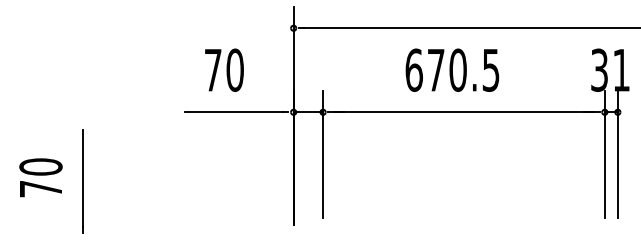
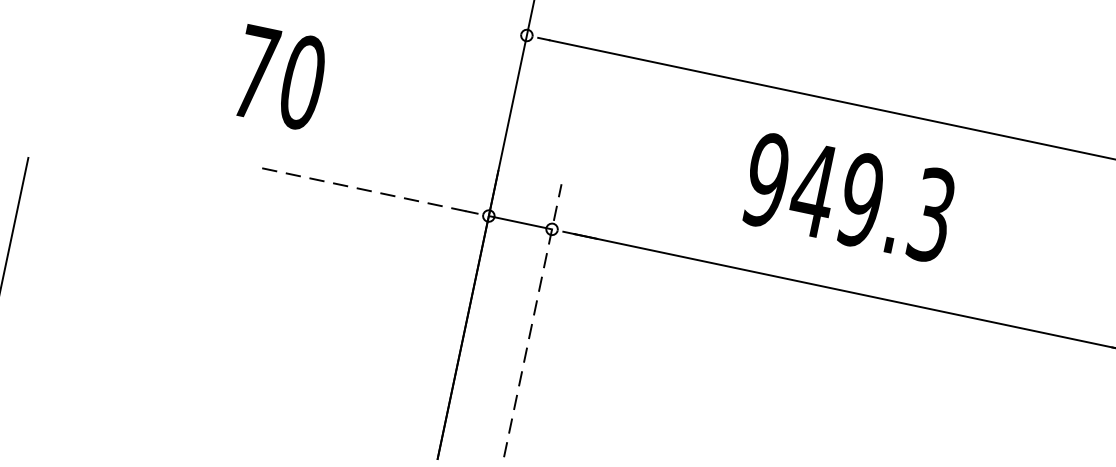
text: (224, 69) -> (280, 76), moved
text: (452, 69) -> (849, 196), 670.5 -> 949.3
line: (234, 112) -> (361, 189), solid -> dashed
line: (323, 154) -> (533, 320), solid -> dashed

